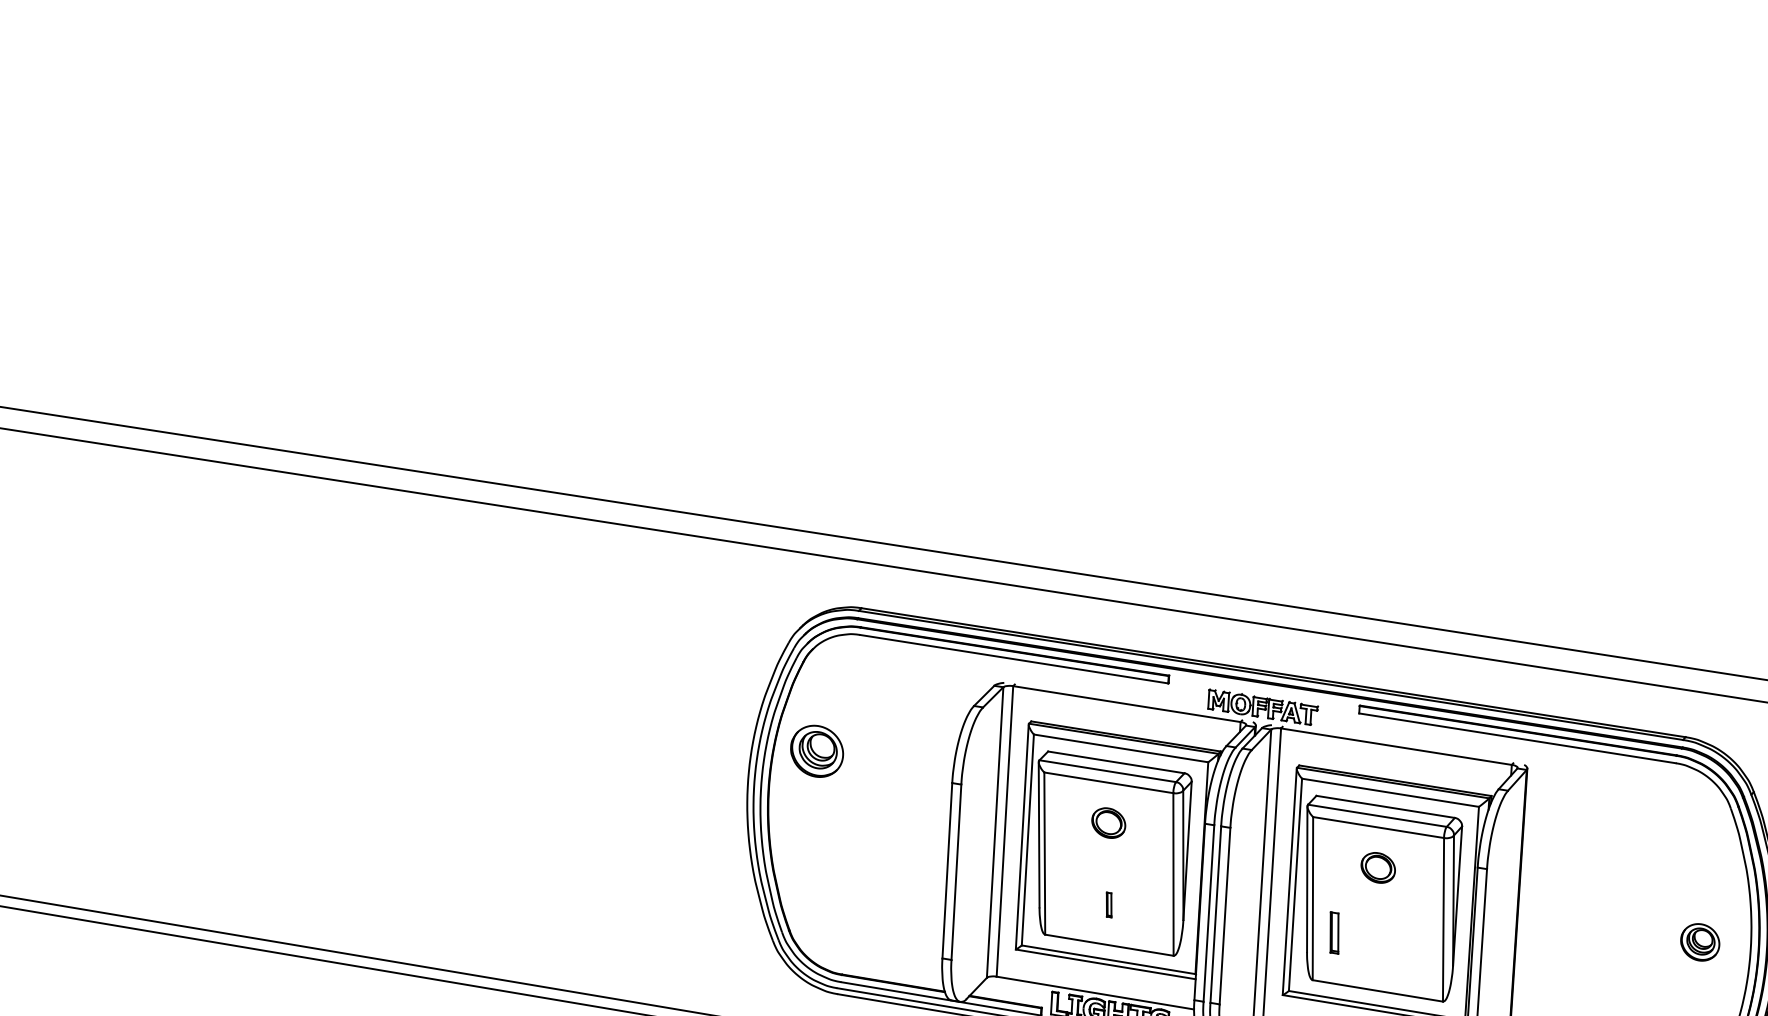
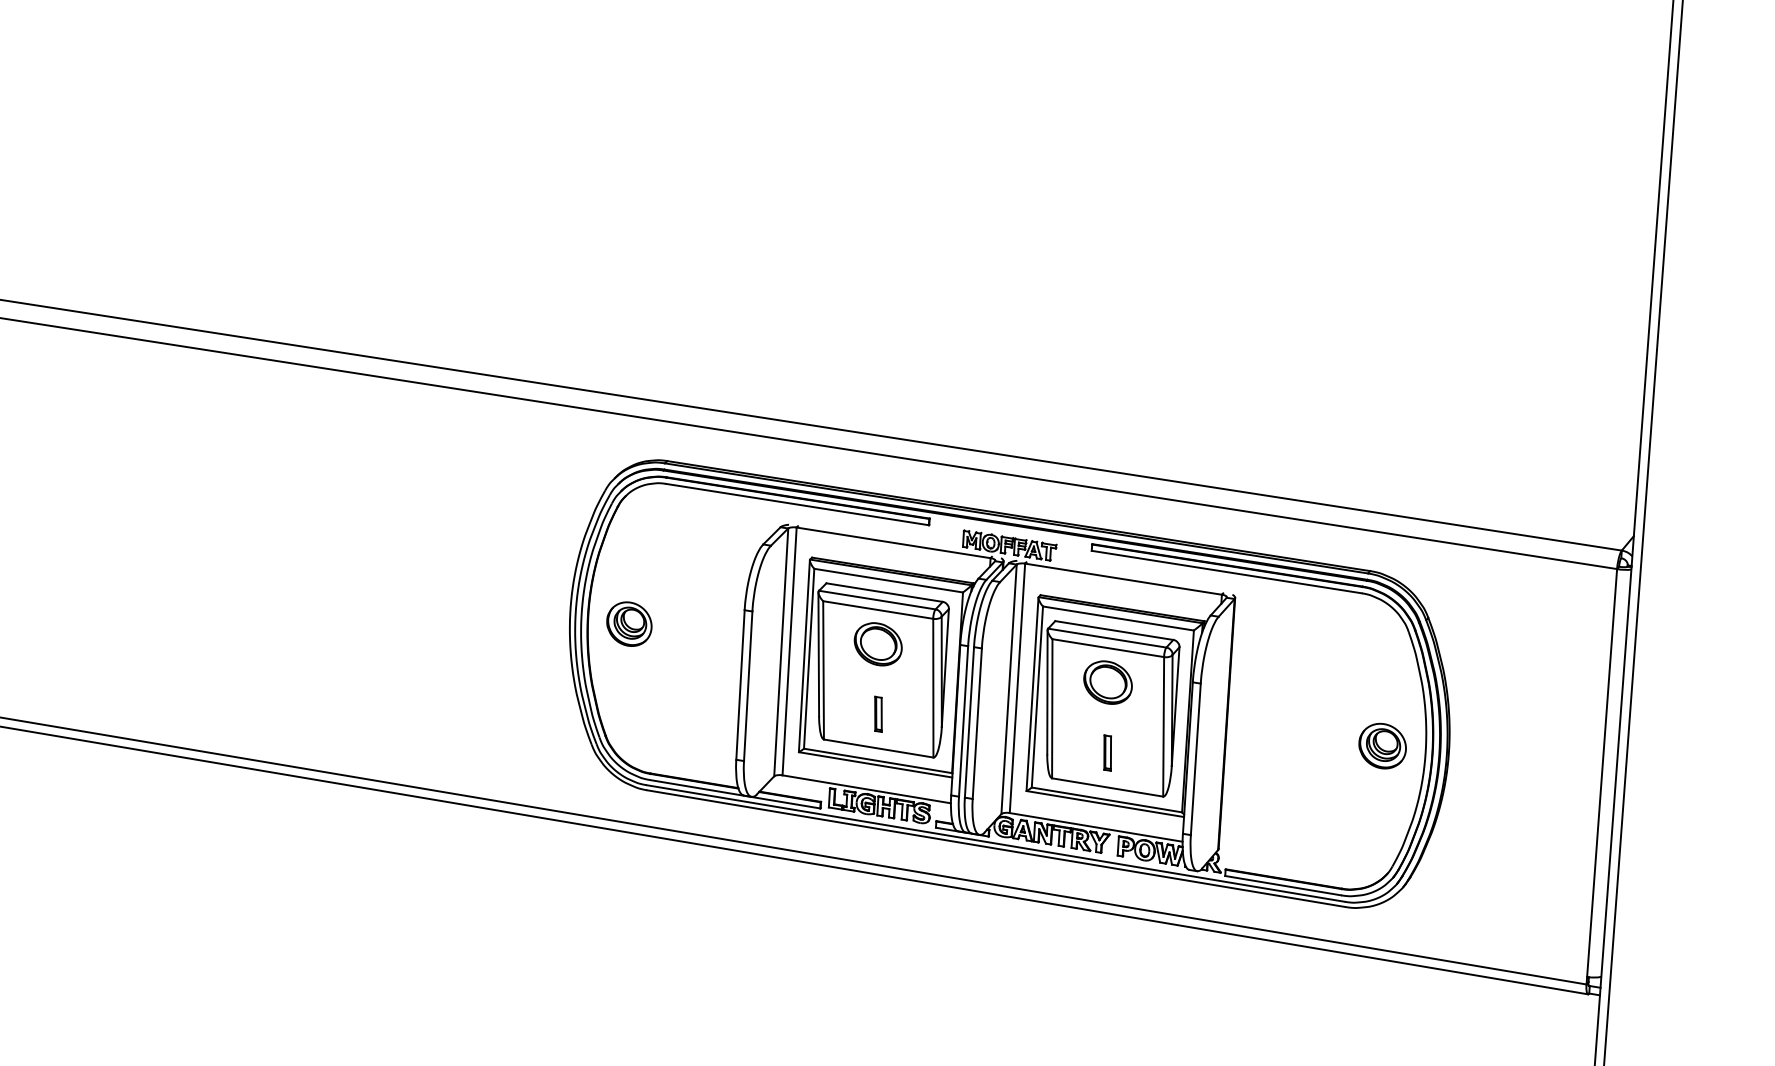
part: (817, 750) -> (629, 623), moved
part: (1107, 823) -> (877, 644), size x1.67
part: (1377, 867) -> (1107, 682), size x1.67
part: (1109, 904) -> (878, 713), size x1.67
part: (1334, 932) -> (1107, 752), moved
part: (1700, 941) -> (1382, 745), size x1.43

